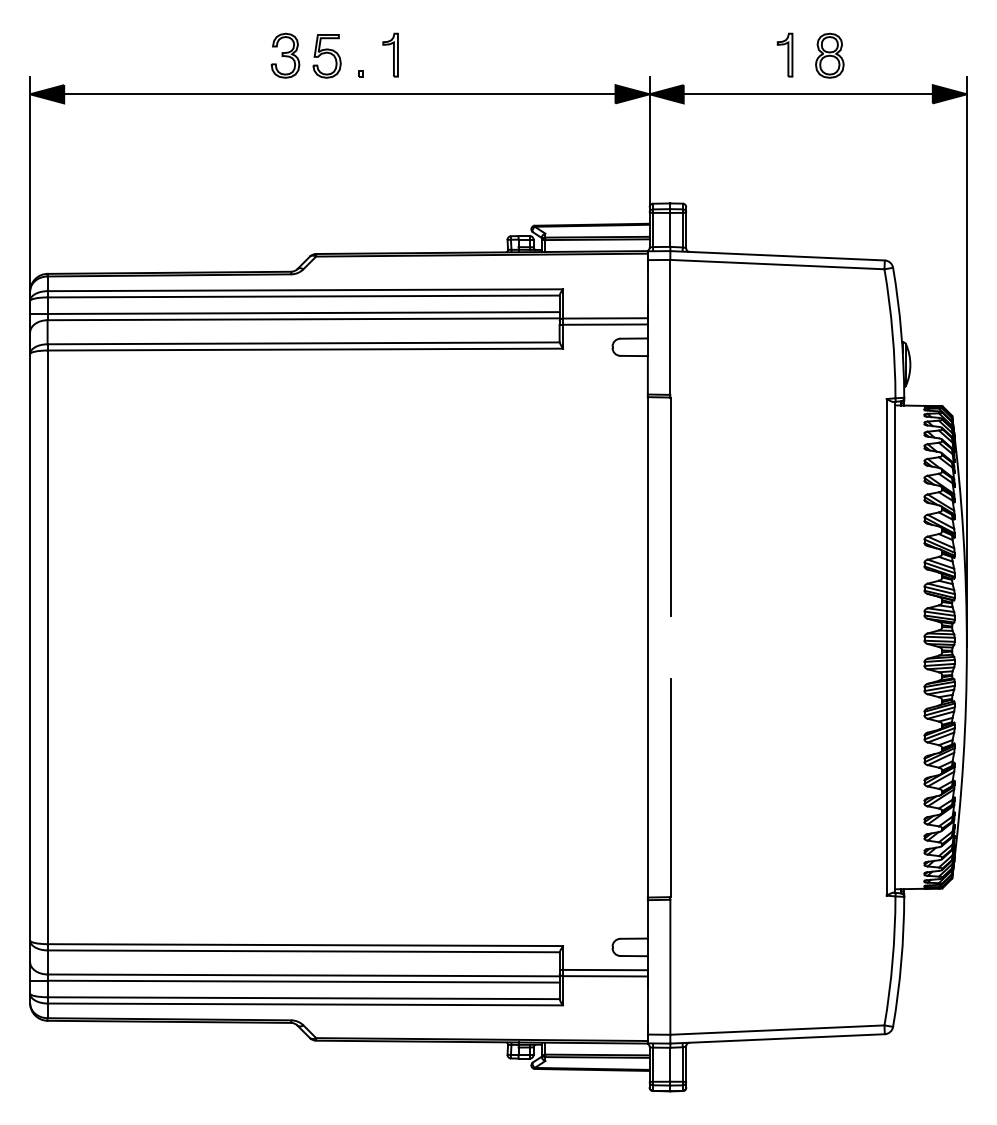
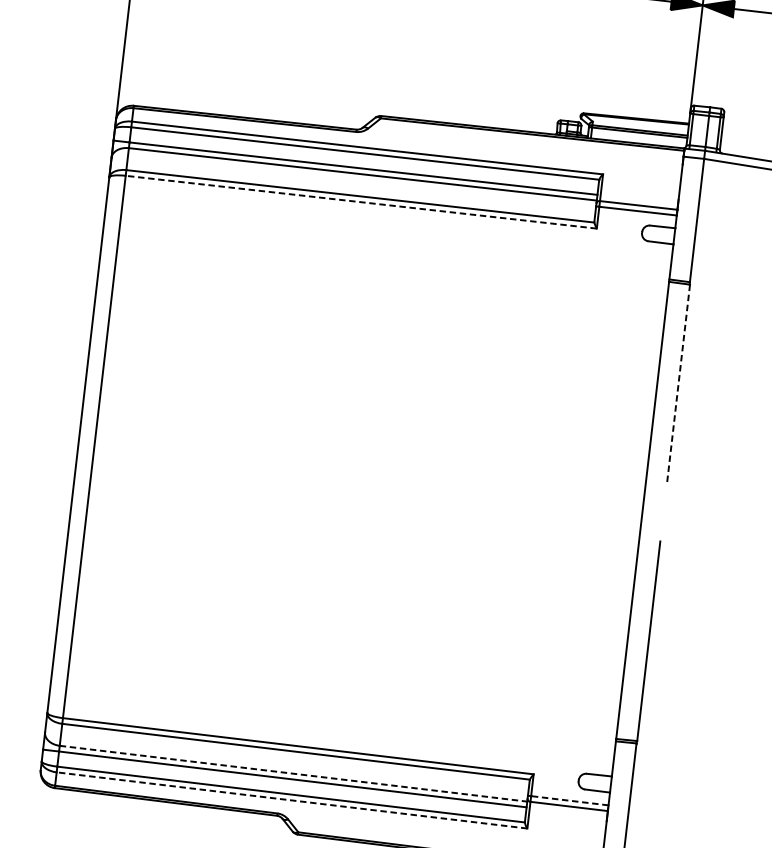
line: (305, 349) -> (361, 202), solid -> dashed
line: (670, 507) -> (678, 385), solid -> dashed
line: (604, 970) -> (568, 801), solid -> dashed
line: (304, 975) -> (294, 773), solid -> dashed
line: (305, 1004) -> (292, 800), solid -> dashed

